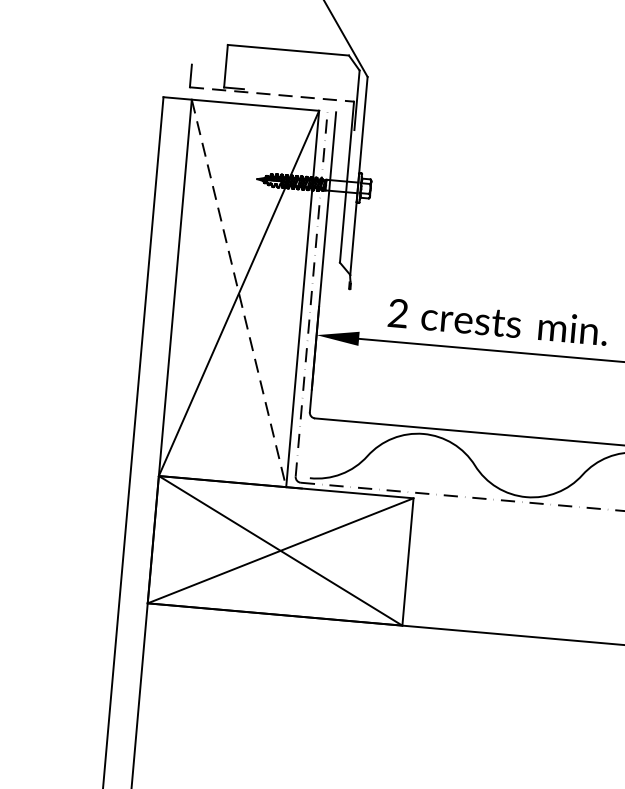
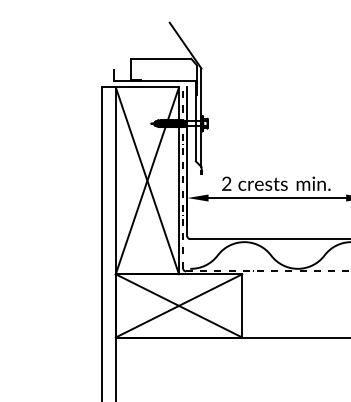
line: (272, 94) -> (155, 81), dashed -> solid
line: (239, 292) -> (147, 180), dashed -> solid

